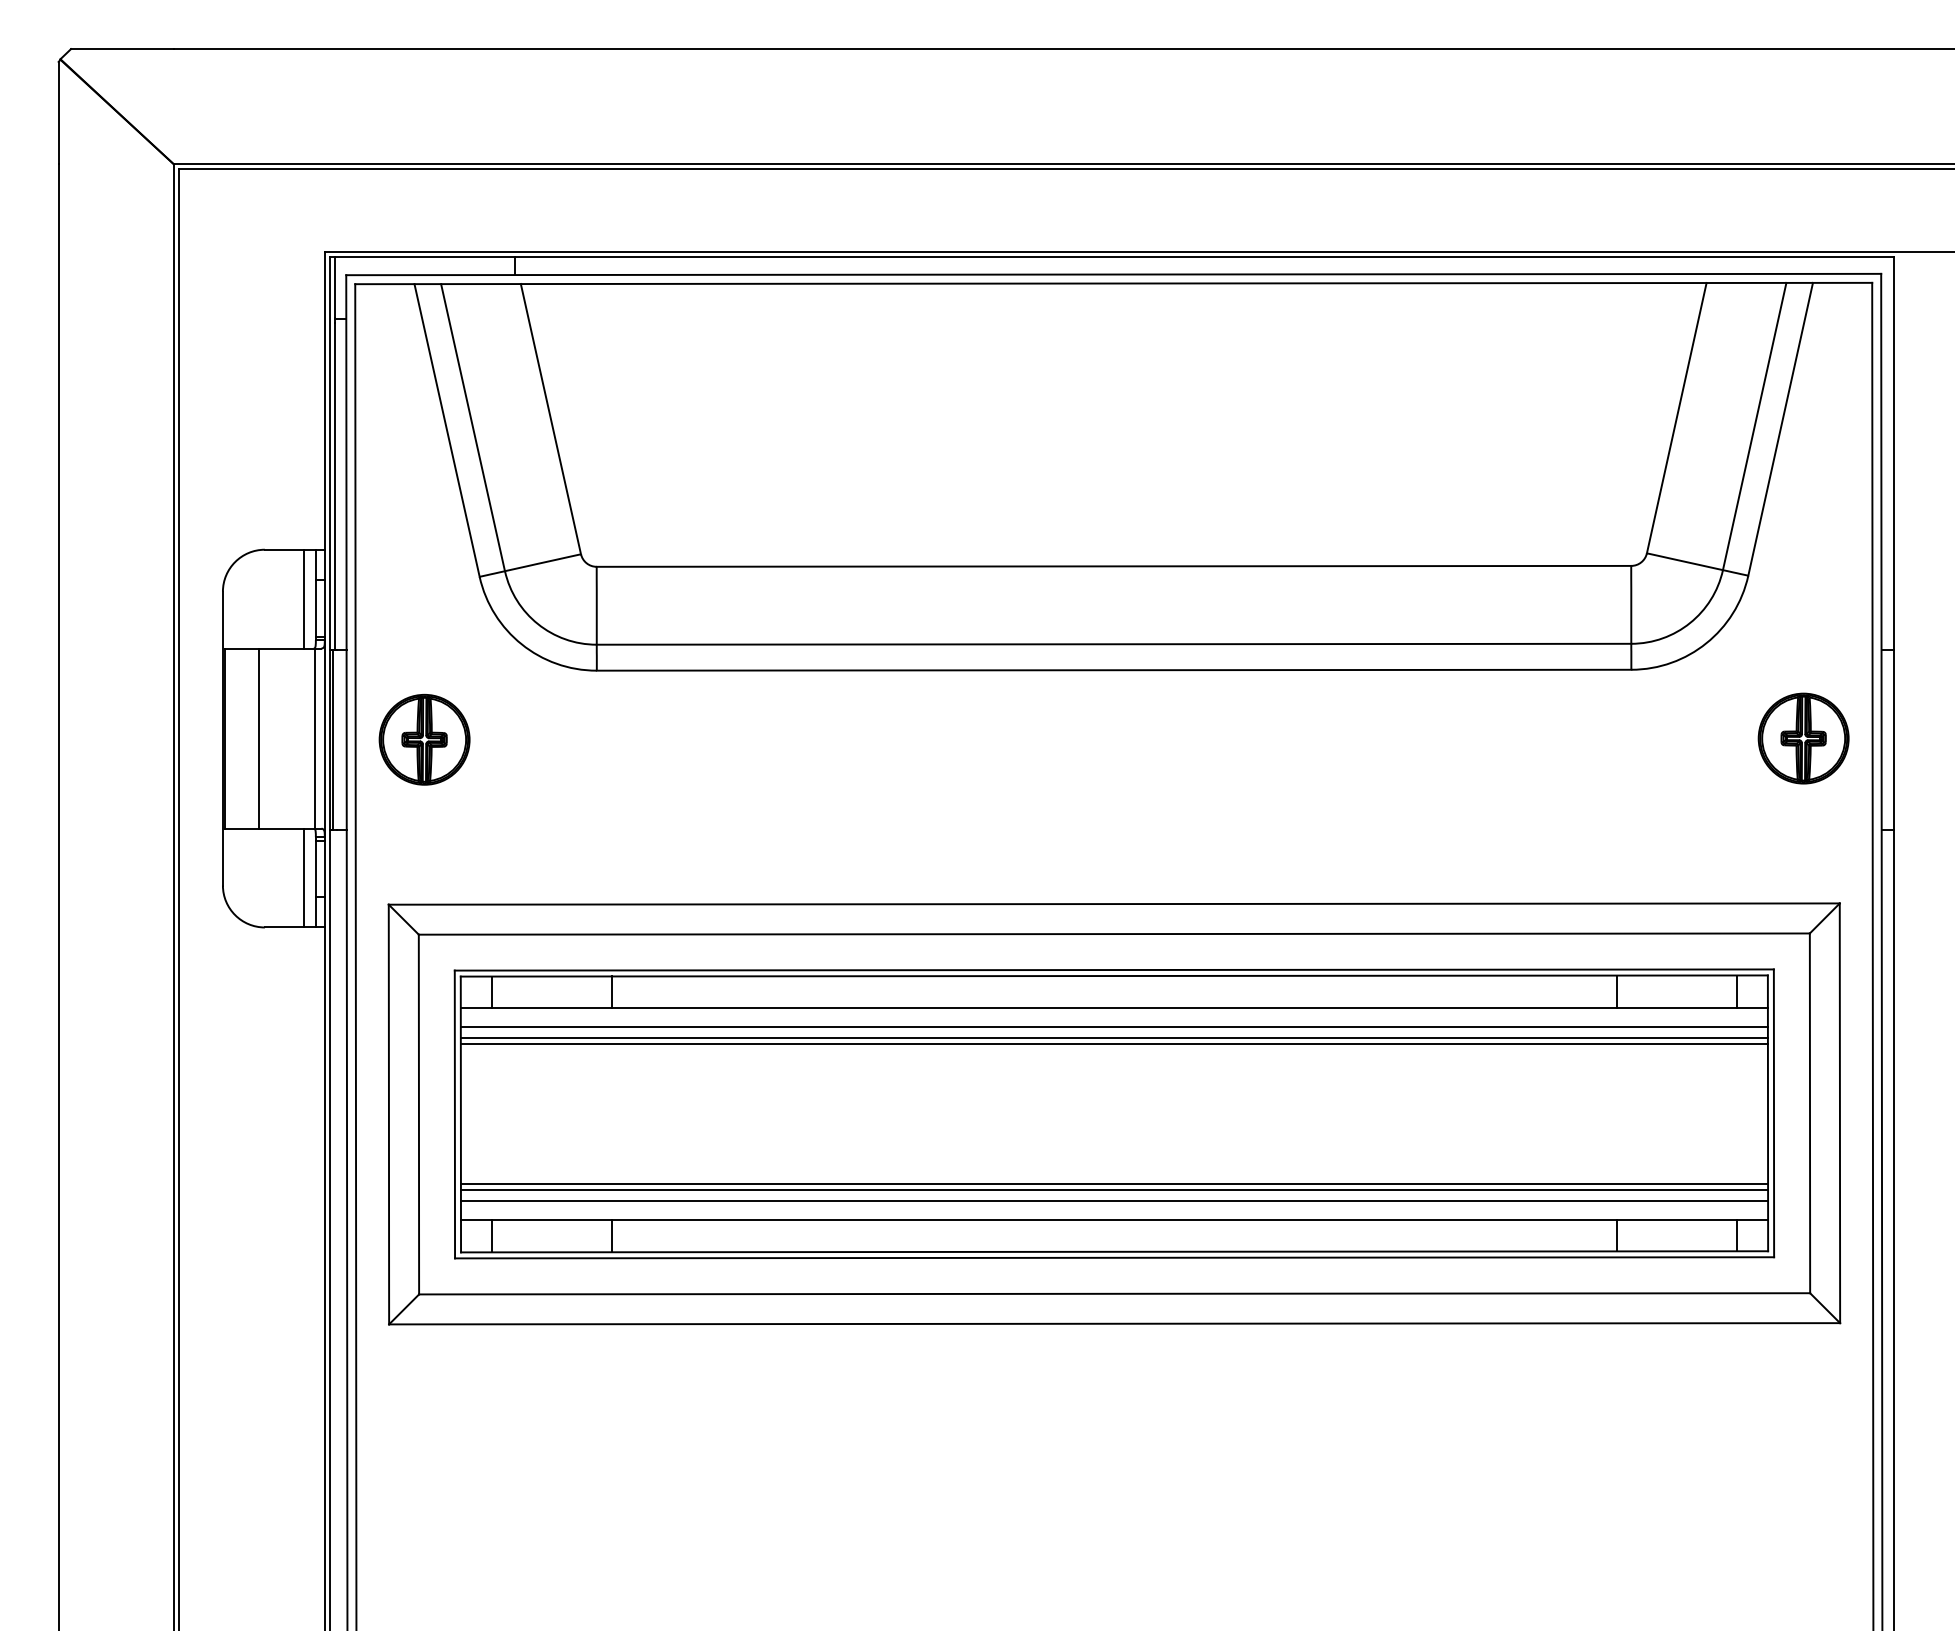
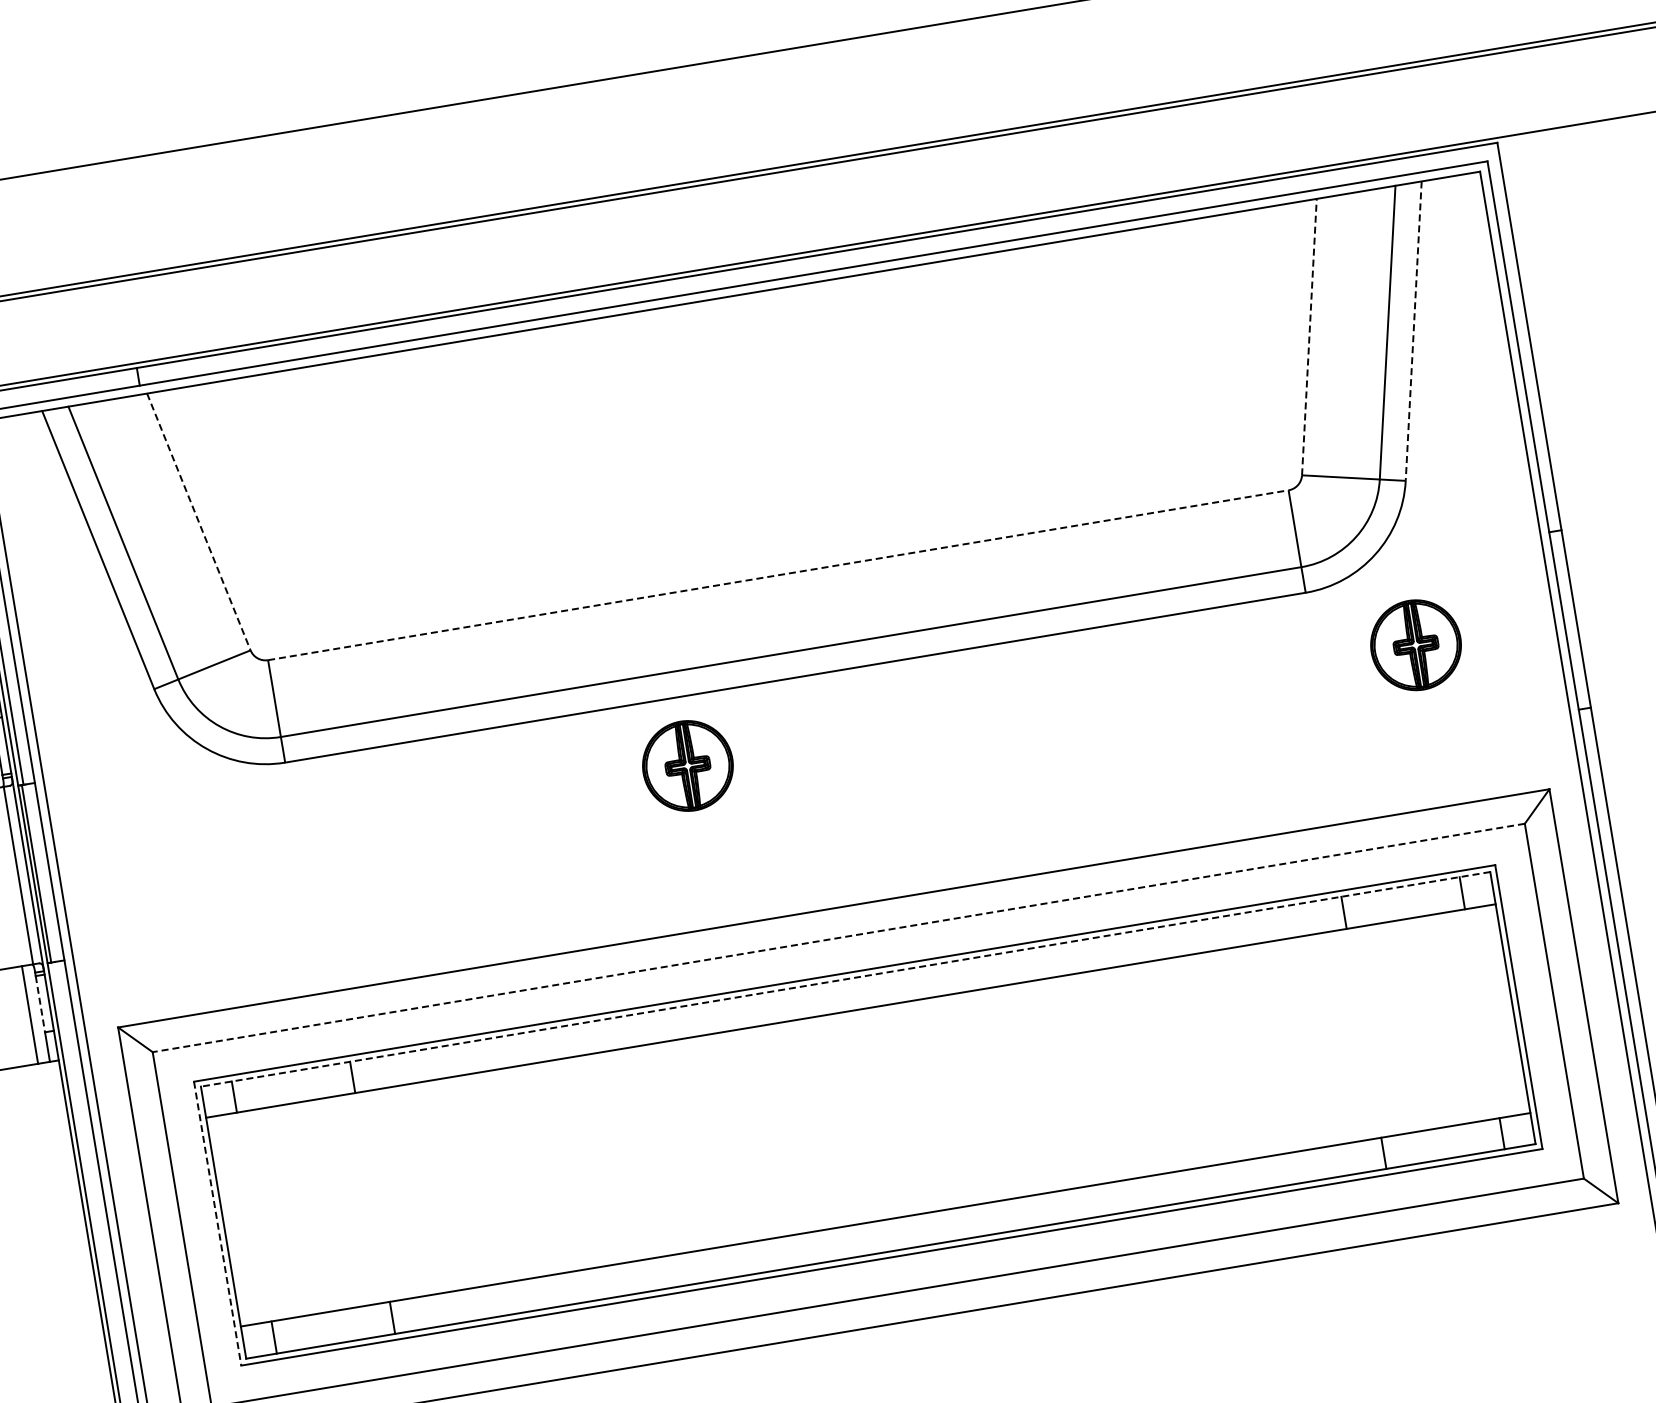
line: (1676, 417) -> (1309, 336), solid -> dashed
line: (551, 419) -> (199, 522), solid -> dashed
line: (1780, 429) -> (1413, 331), solid -> dashed
line: (1114, 566) -> (778, 575), solid -> dashed
part: (1803, 738) -> (1415, 645), moved
part: (424, 739) -> (687, 765), moved
line: (315, 869) -> (40, 1004), solid -> dashed
line: (1114, 934) -> (839, 938), solid -> dashed
line: (1114, 976) -> (845, 979), solid -> dashed
line: (1113, 1027) -> (853, 1030), removed
line: (1113, 1037) -> (854, 1040), removed
line: (1113, 1043) -> (855, 1046), removed
line: (454, 1114) -> (217, 1223), solid -> dashed
line: (1114, 1184) -> (879, 1184), removed
line: (1114, 1190) -> (880, 1190), removed
line: (1114, 1200) -> (882, 1200), removed

